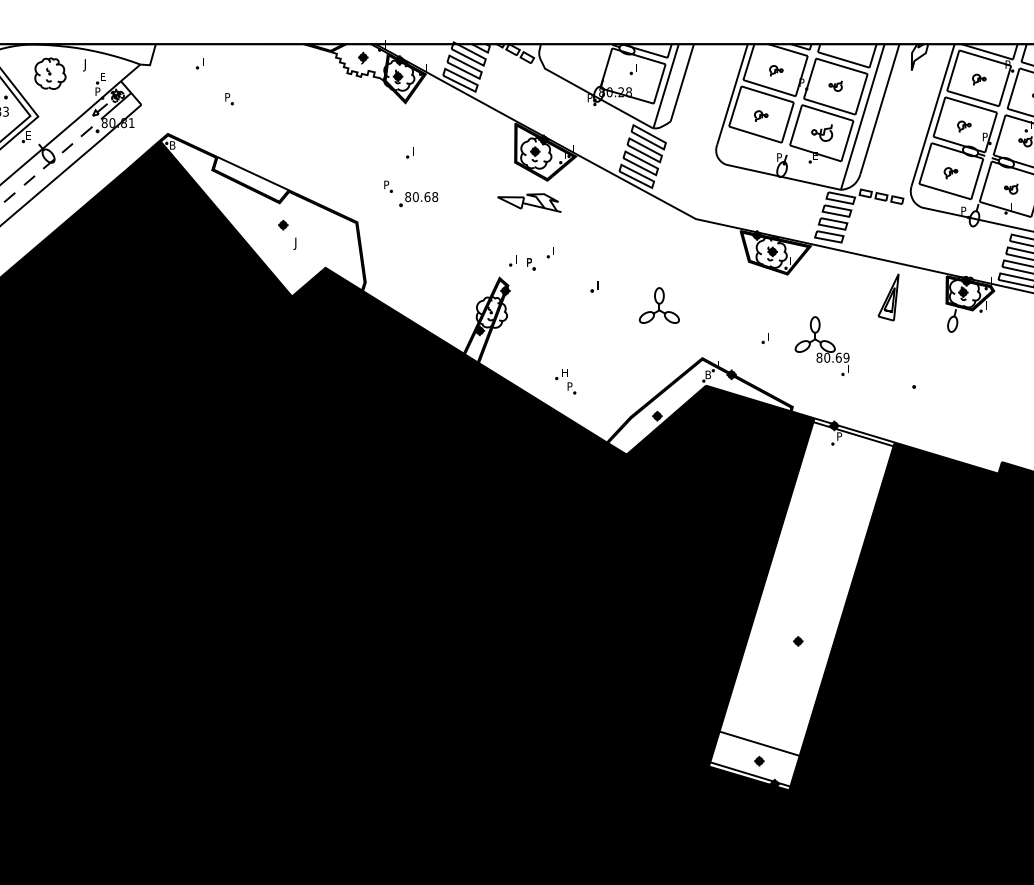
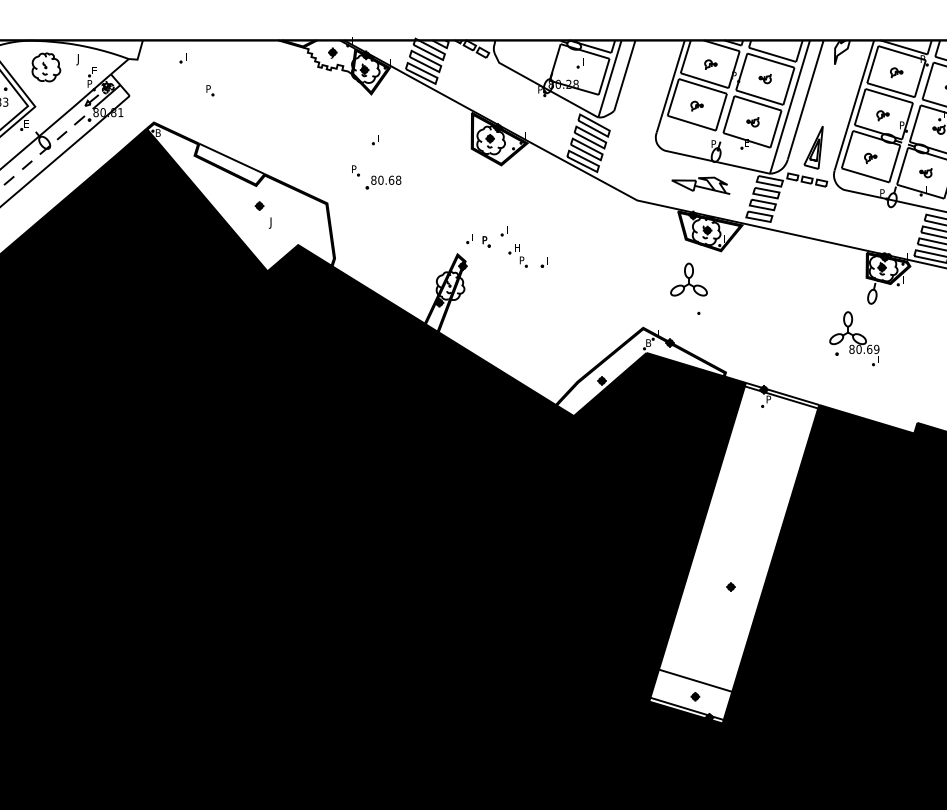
part: (822, 133) -> (753, 122), size x0.62
part: (529, 202) -> (700, 185), moved
part: (888, 297) -> (813, 147), moved
part: (658, 305) -> (688, 279), moved
part: (821, 345) -> (853, 338), moved
part: (565, 381) -> (517, 255), moved

